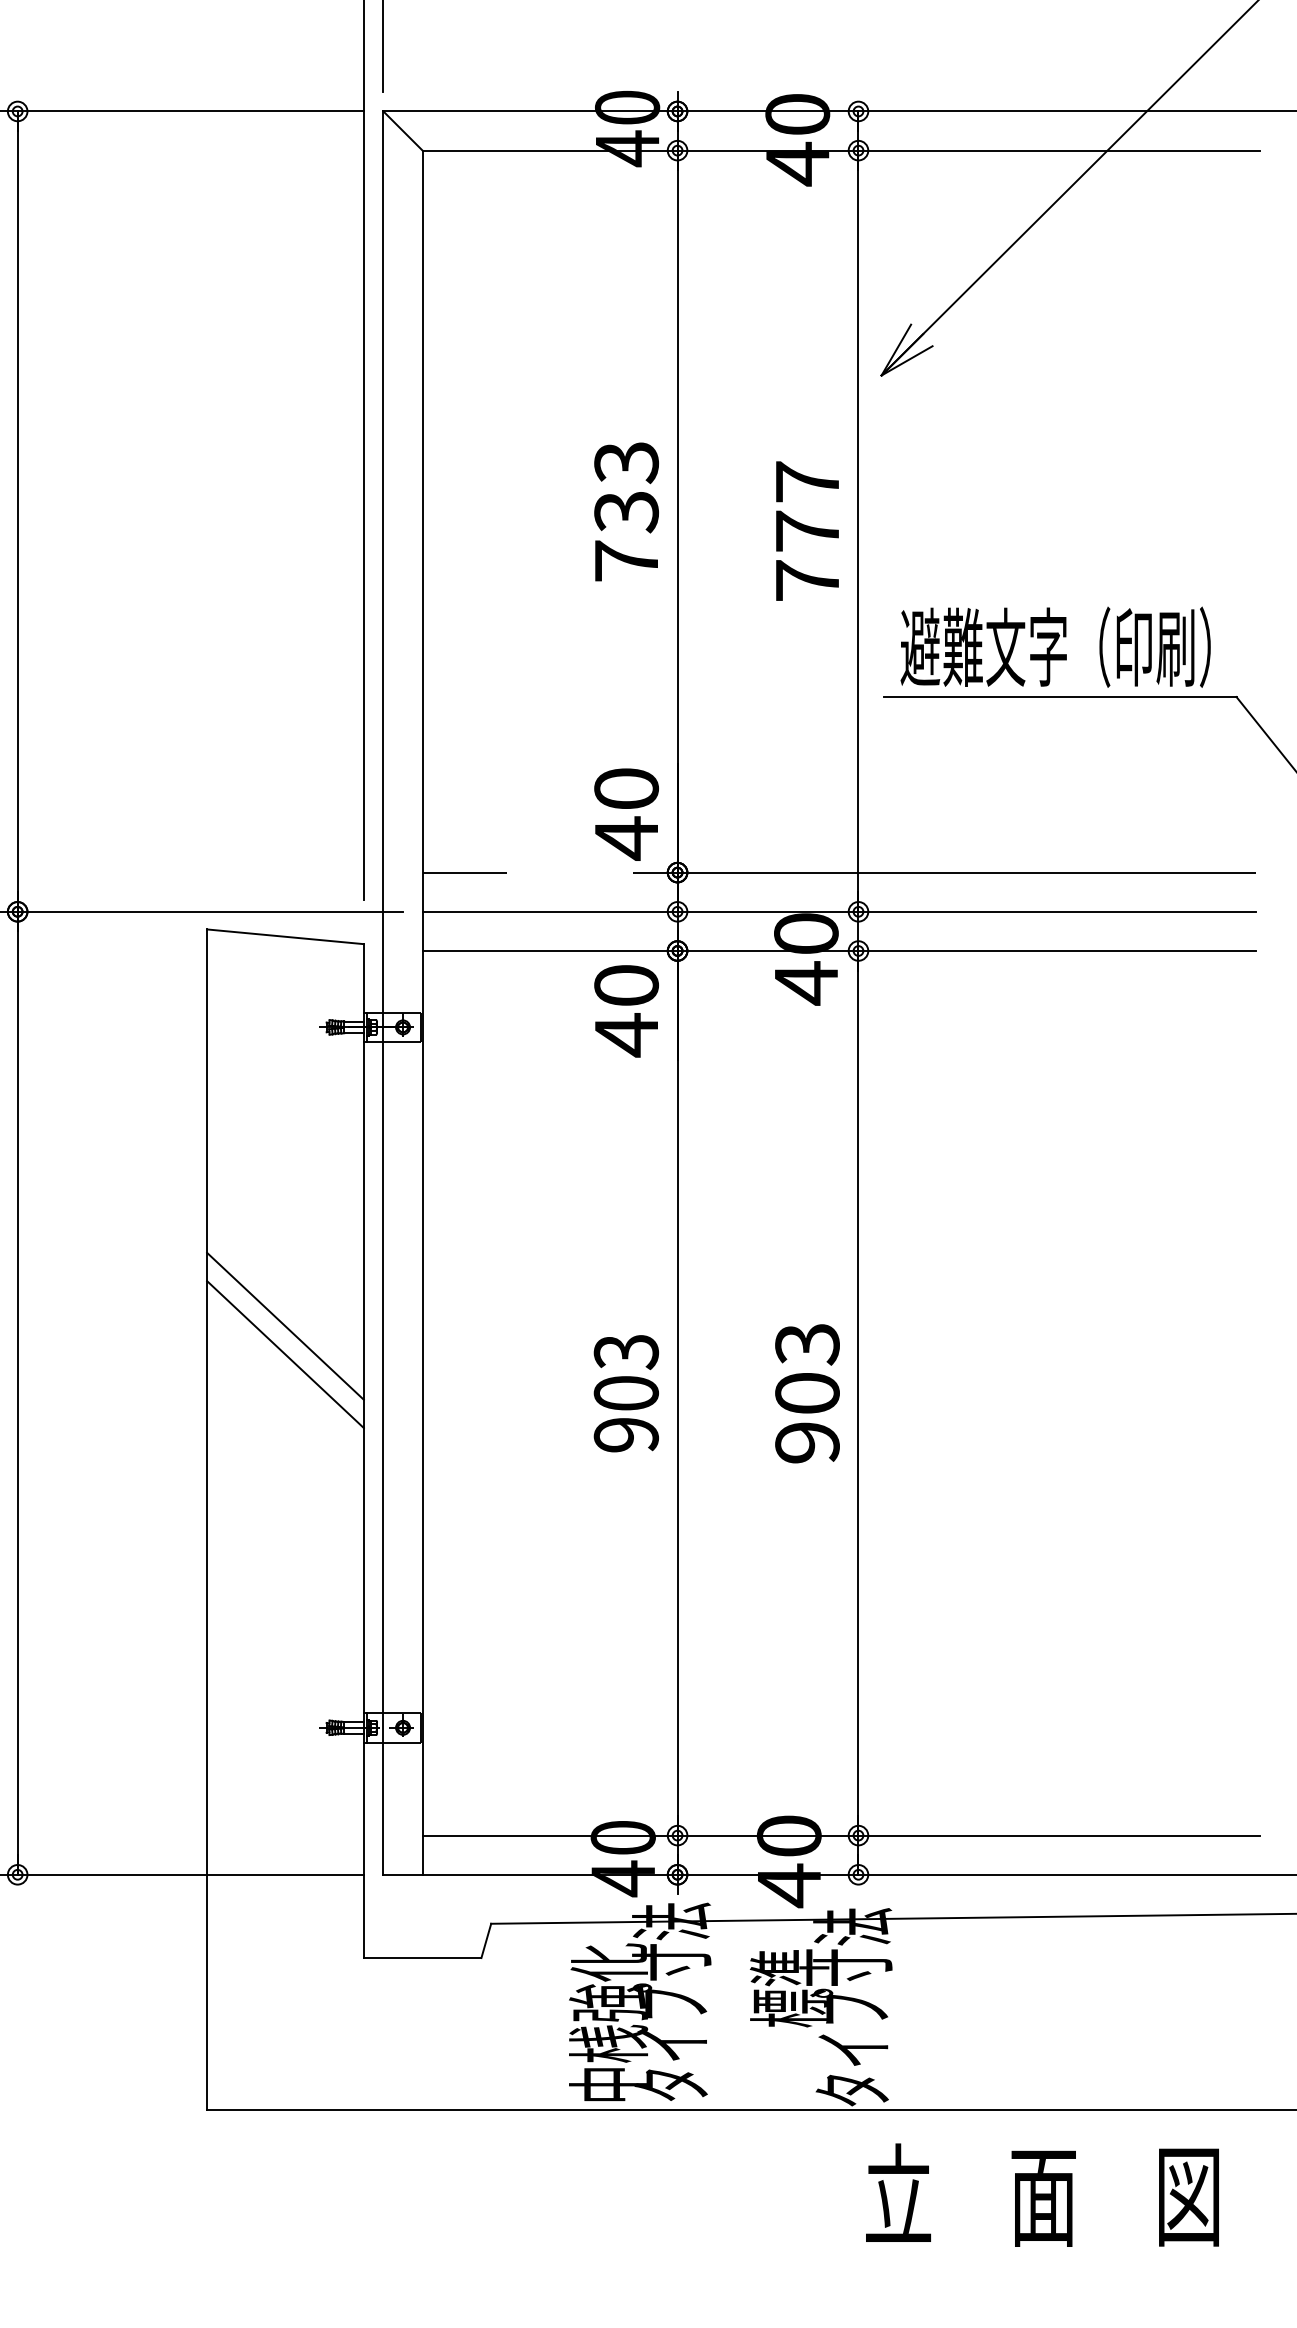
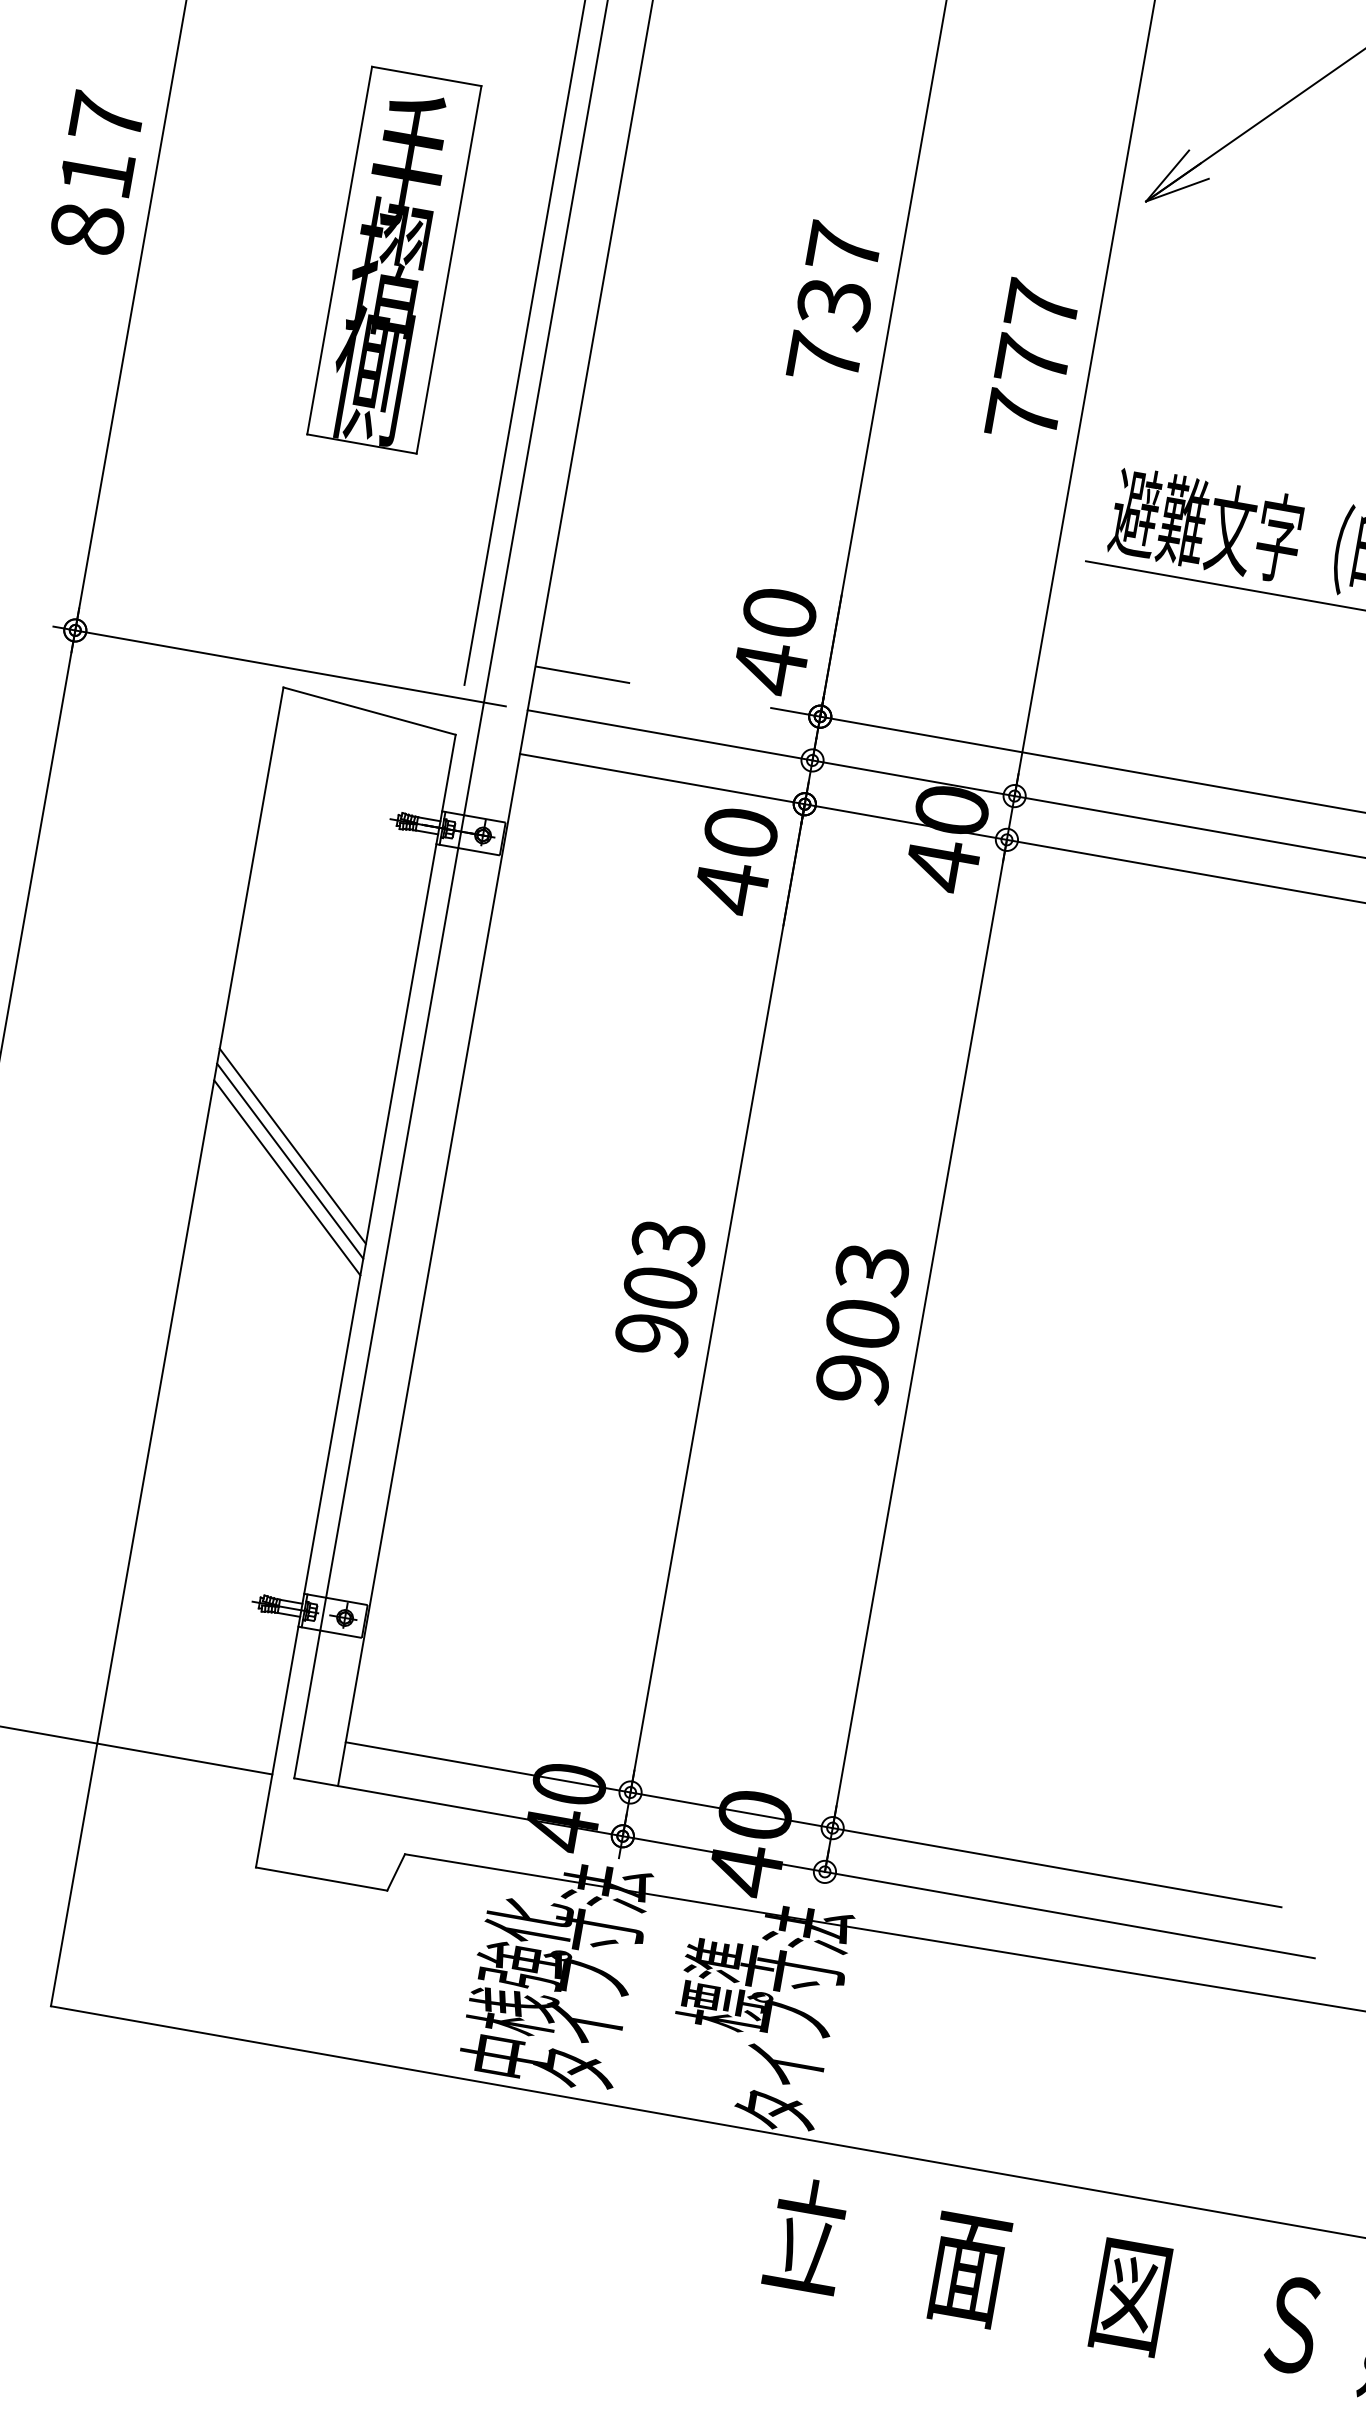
text: (626, 462) -> (843, 248), 733 -> 737
part: (237, 541) -> (393, 260), added
line: (285, 1339) -> (290, 1161), added

